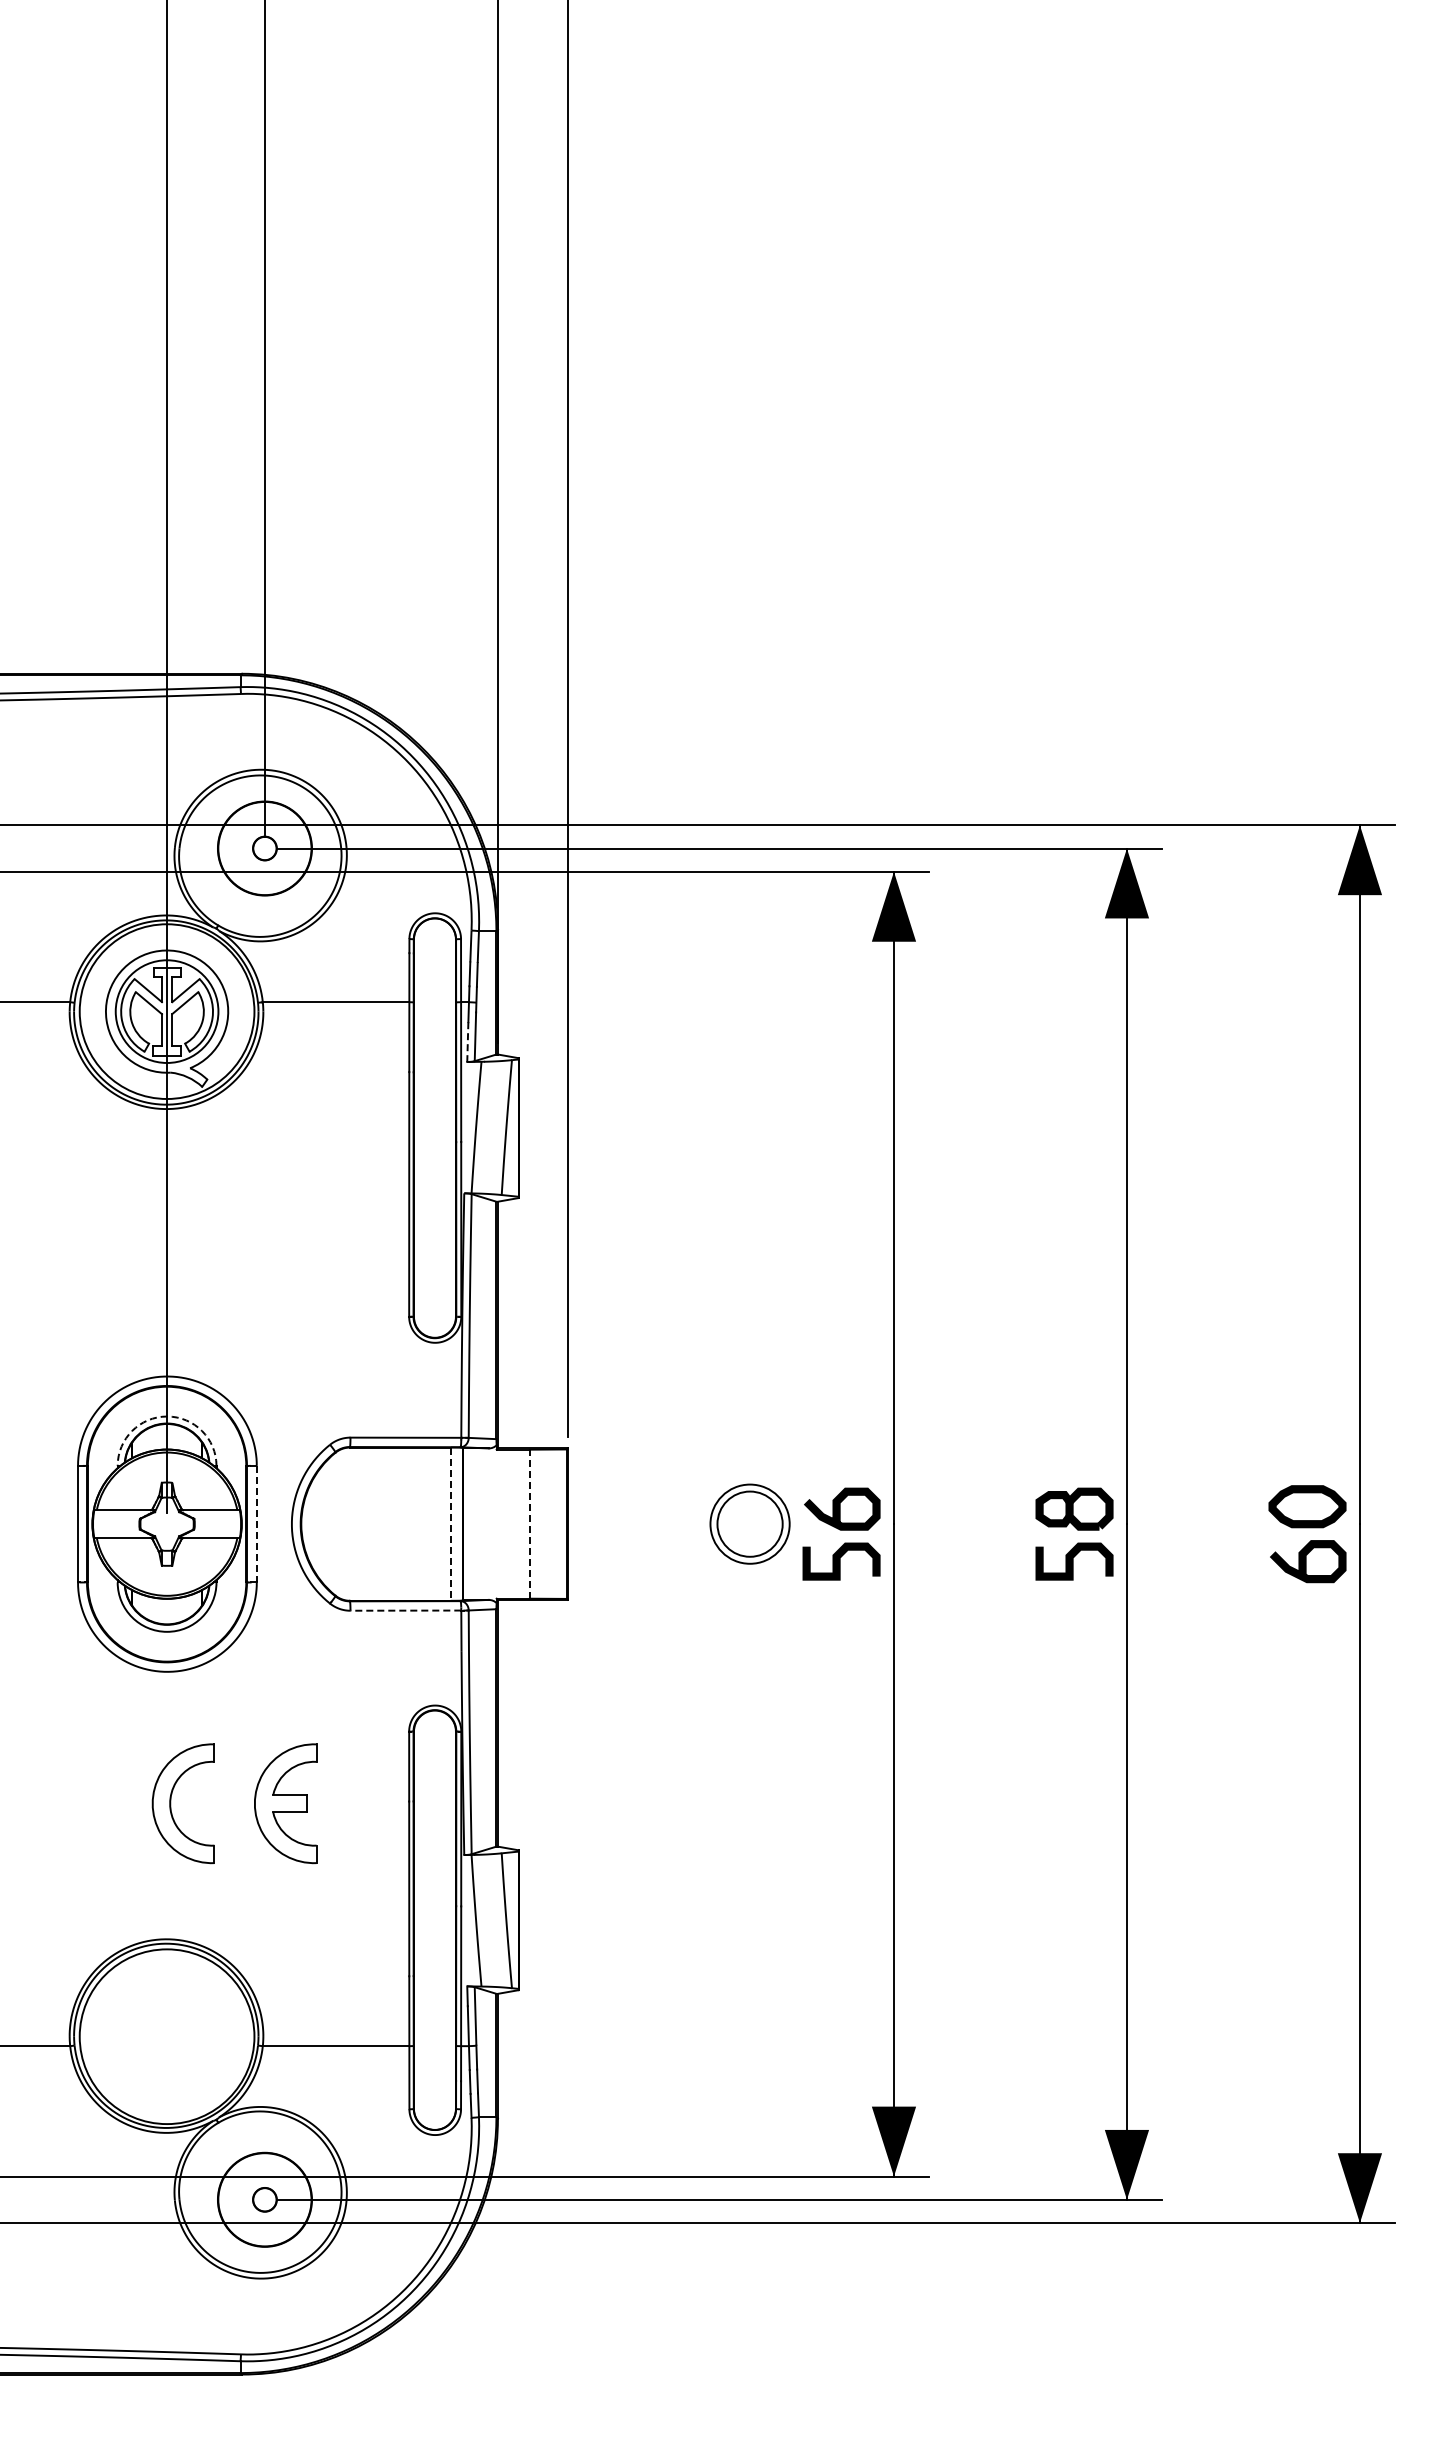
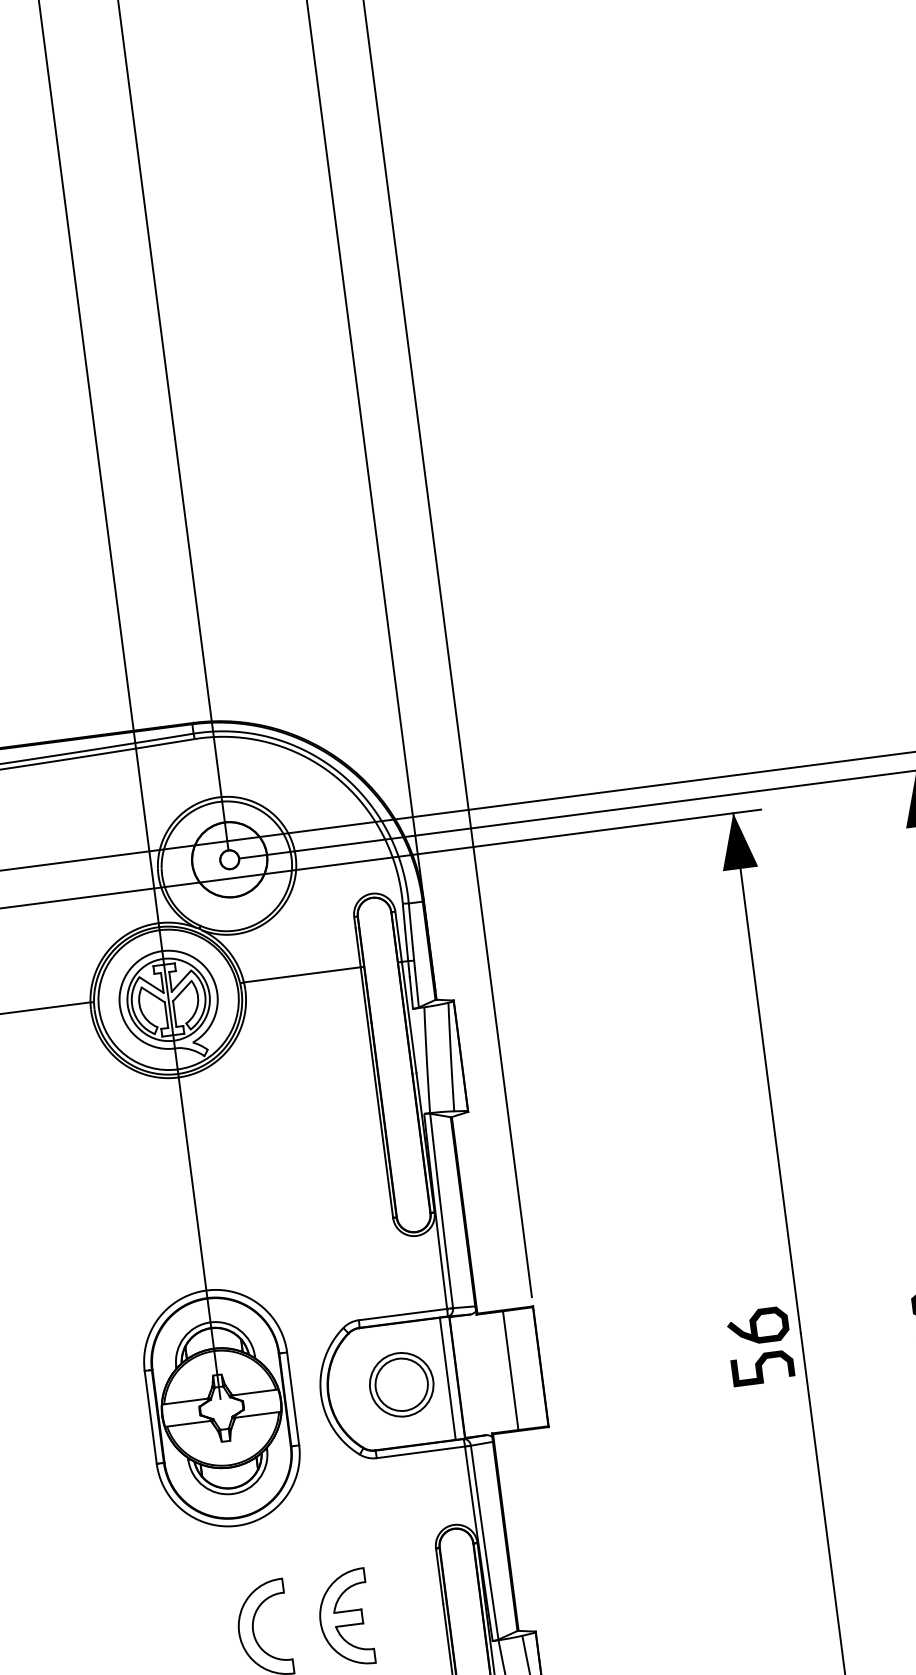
line: (467, 1042) -> (411, 993), dashed -> solid
arc: (167, 1416) -> (210, 1322), dashed -> solid
part: (749, 1523) -> (401, 1384), moved
line: (256, 1524) -> (292, 1399), dashed -> solid
line: (450, 1524) -> (447, 1379), dashed -> solid
line: (529, 1524) -> (510, 1370), dashed -> solid
line: (405, 1610) -> (420, 1452), dashed -> solid

